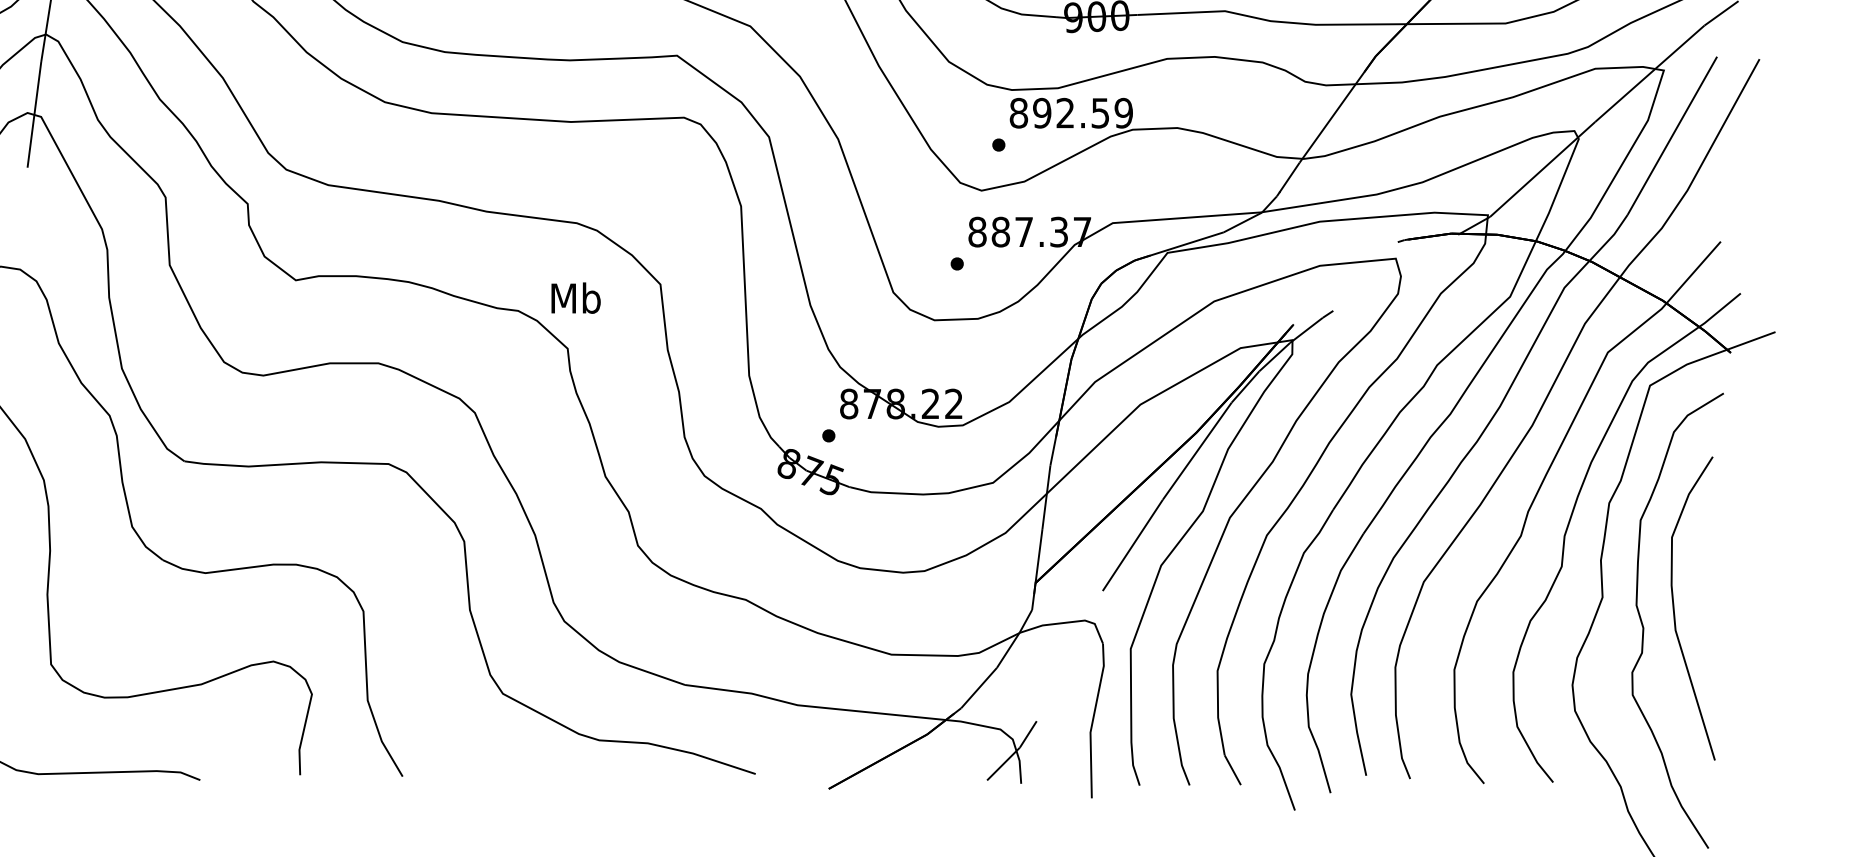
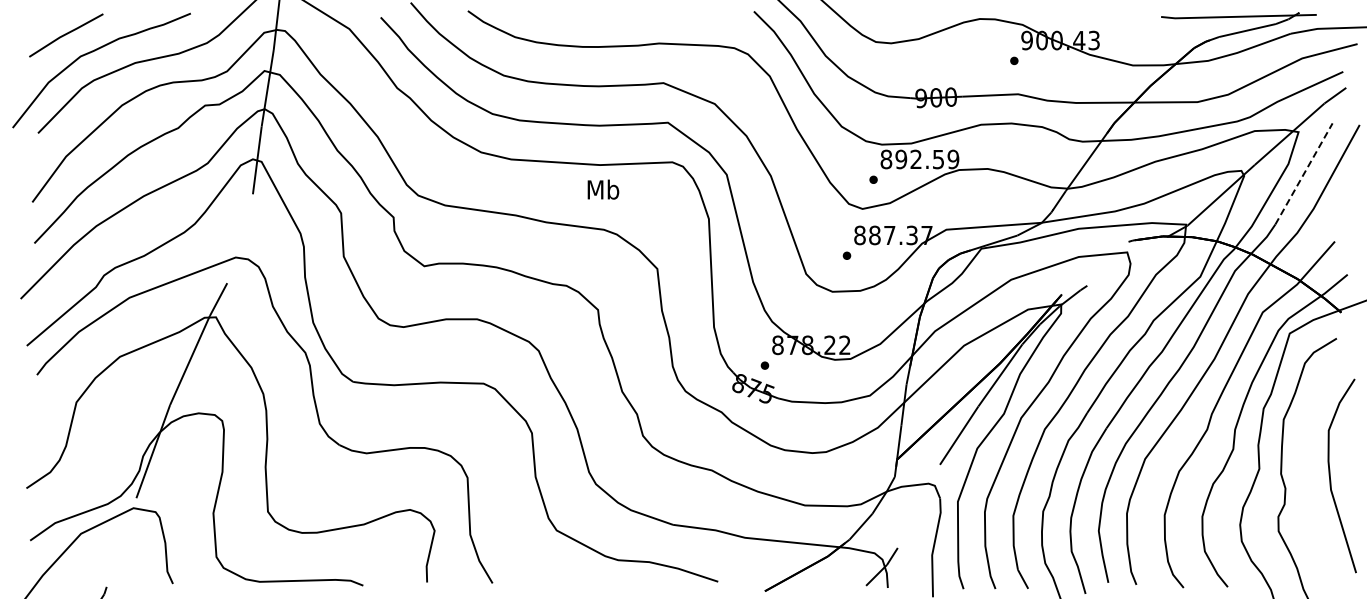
line: (1673, 135) -> (1304, 173), solid -> dashed
text: (576, 297) -> (603, 189), moved
curve: (1674, 607) -> (1330, 475), moved

